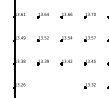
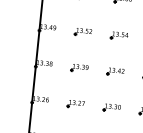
part: (42, 85) -> (75, 103), added
part: (66, 85) -> (111, 107), added

